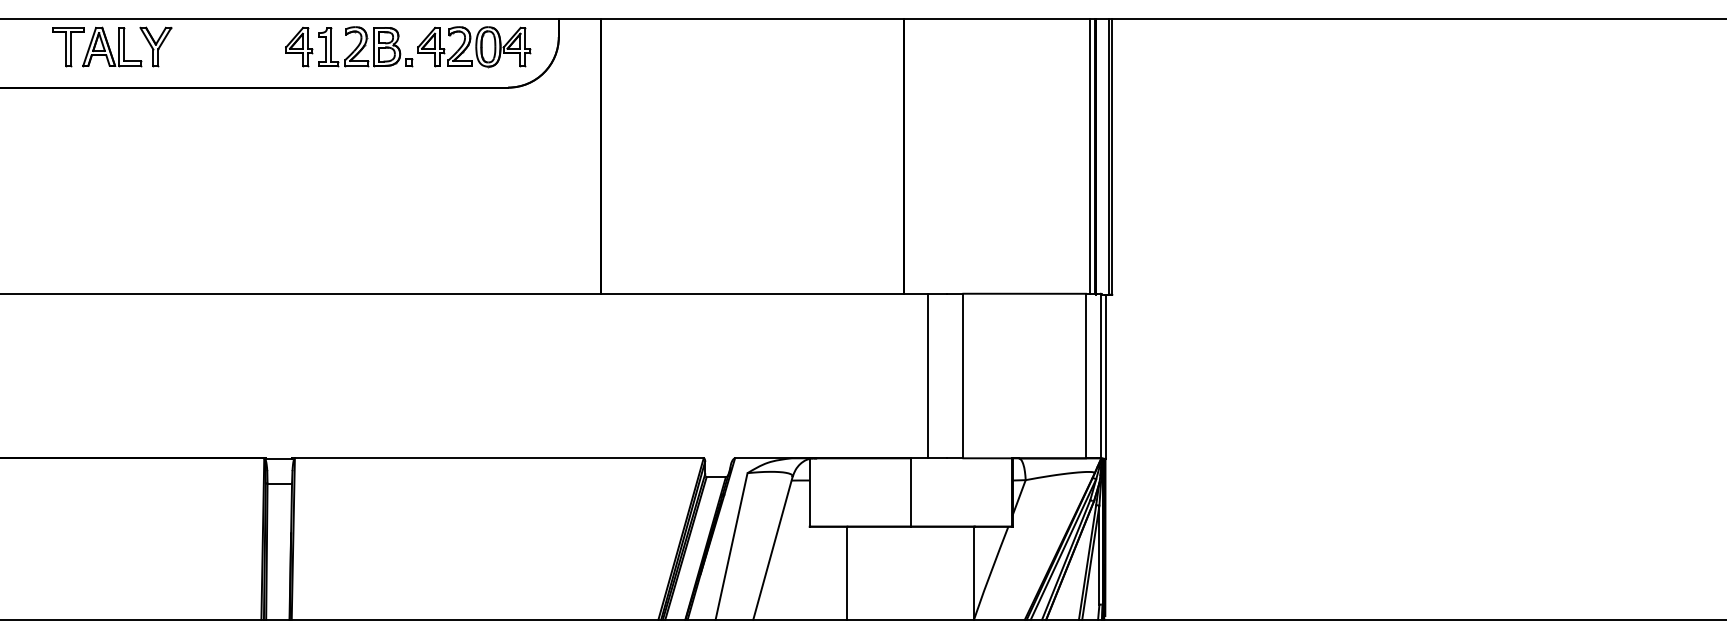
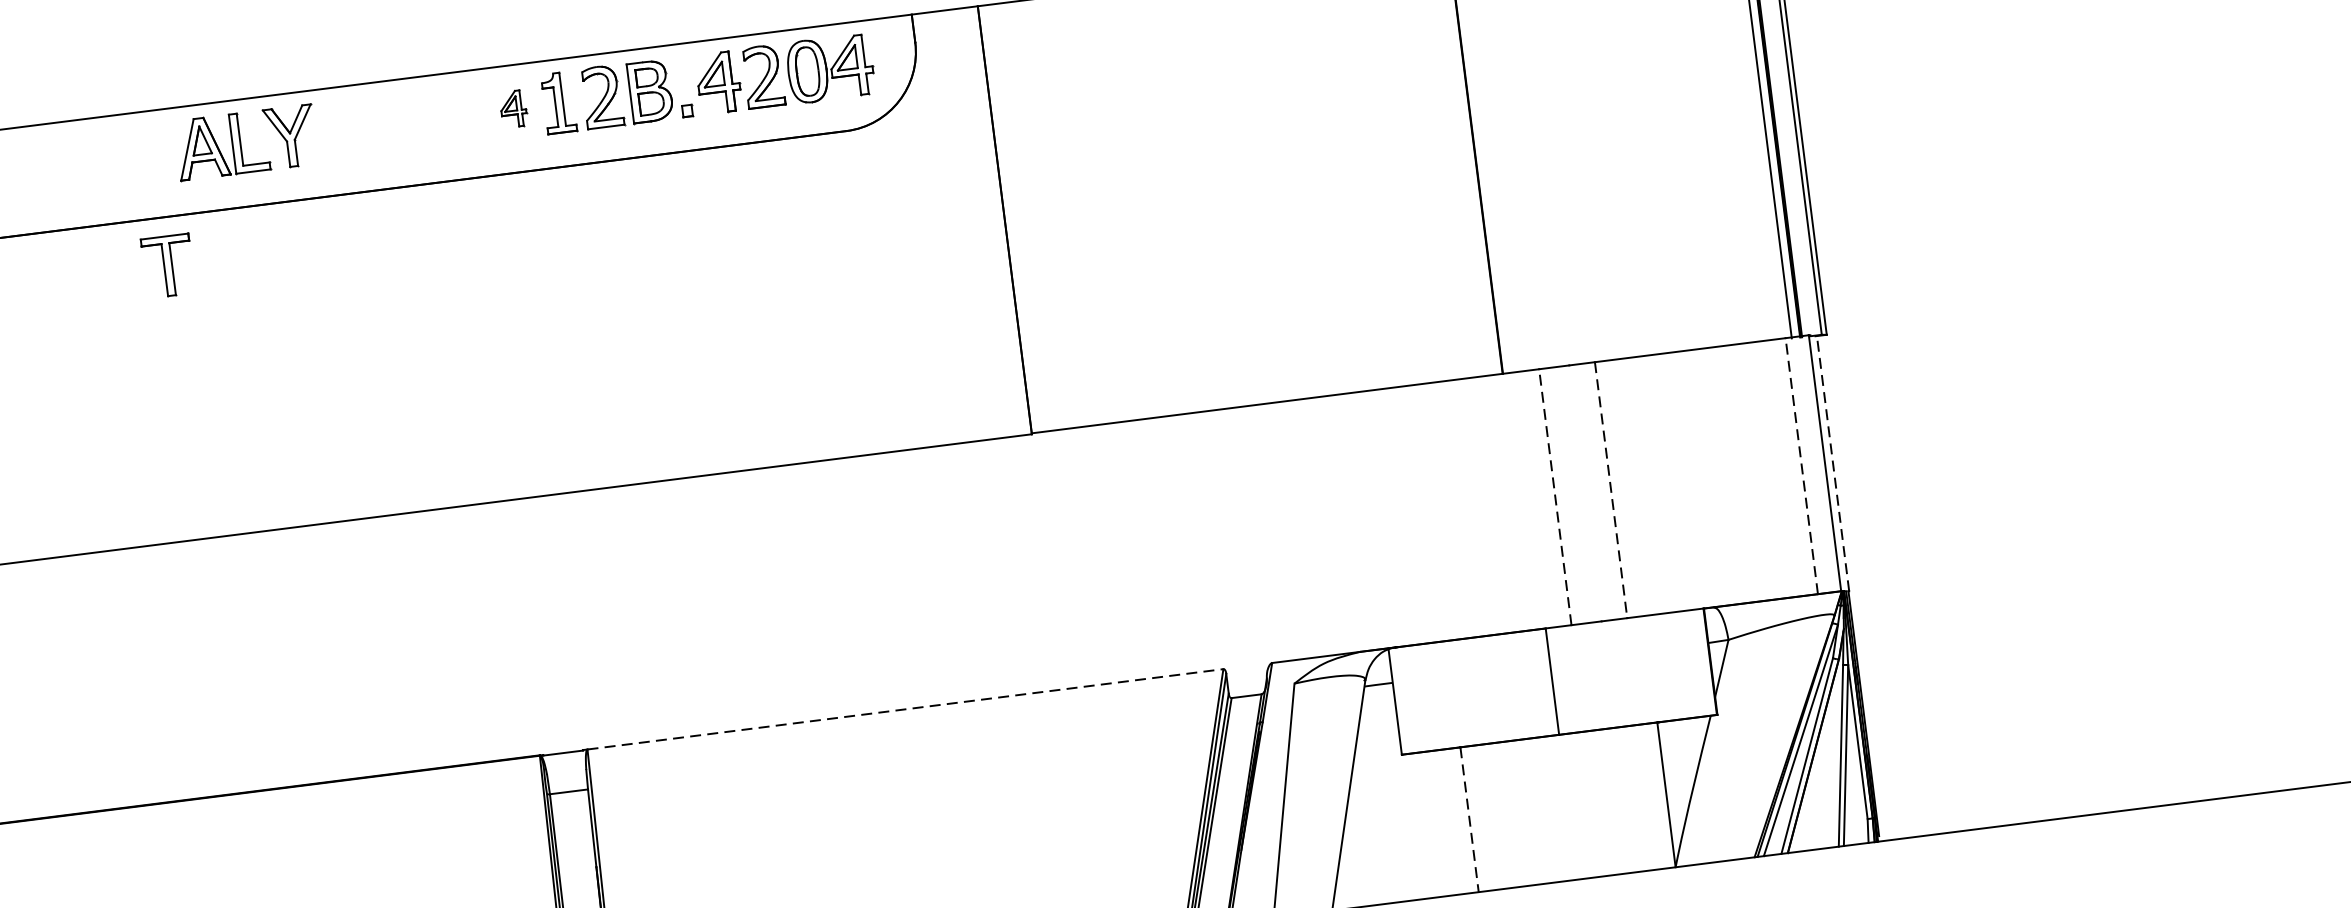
part: (68, 47) -> (168, 267), moved
part: (299, 47) -> (513, 109), size x0.6
line: (927, 375) -> (1555, 496), solid -> dashed
line: (1085, 375) -> (1800, 465), solid -> dashed
line: (963, 376) -> (1611, 490), solid -> dashed
line: (1105, 376) -> (1832, 462), solid -> dashed
line: (499, 458) -> (905, 709), solid -> dashed
line: (847, 573) -> (1469, 820), solid -> dashed

